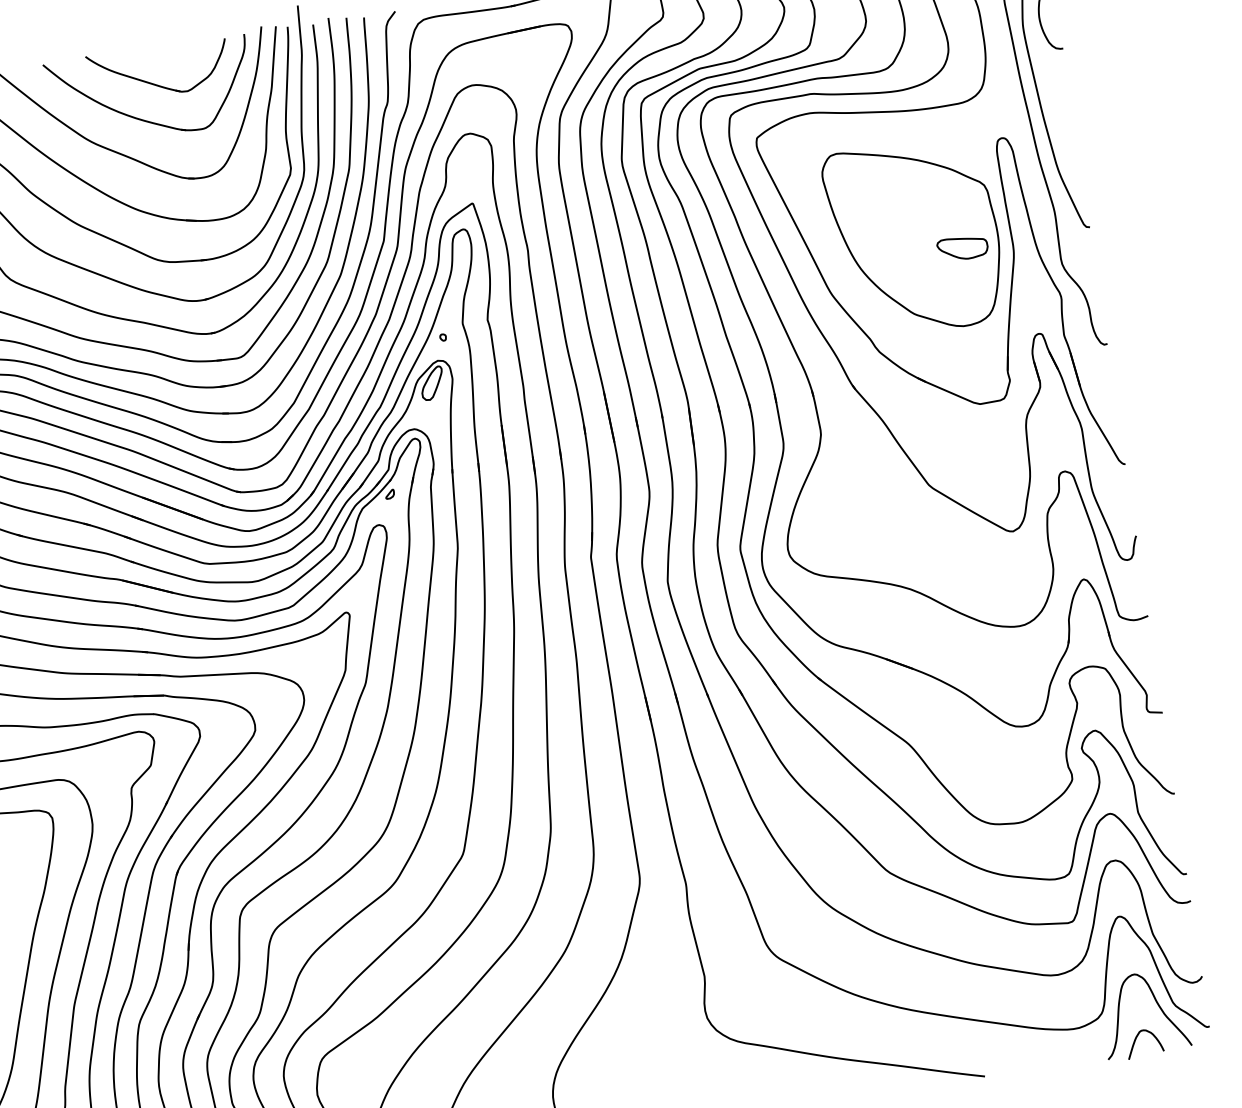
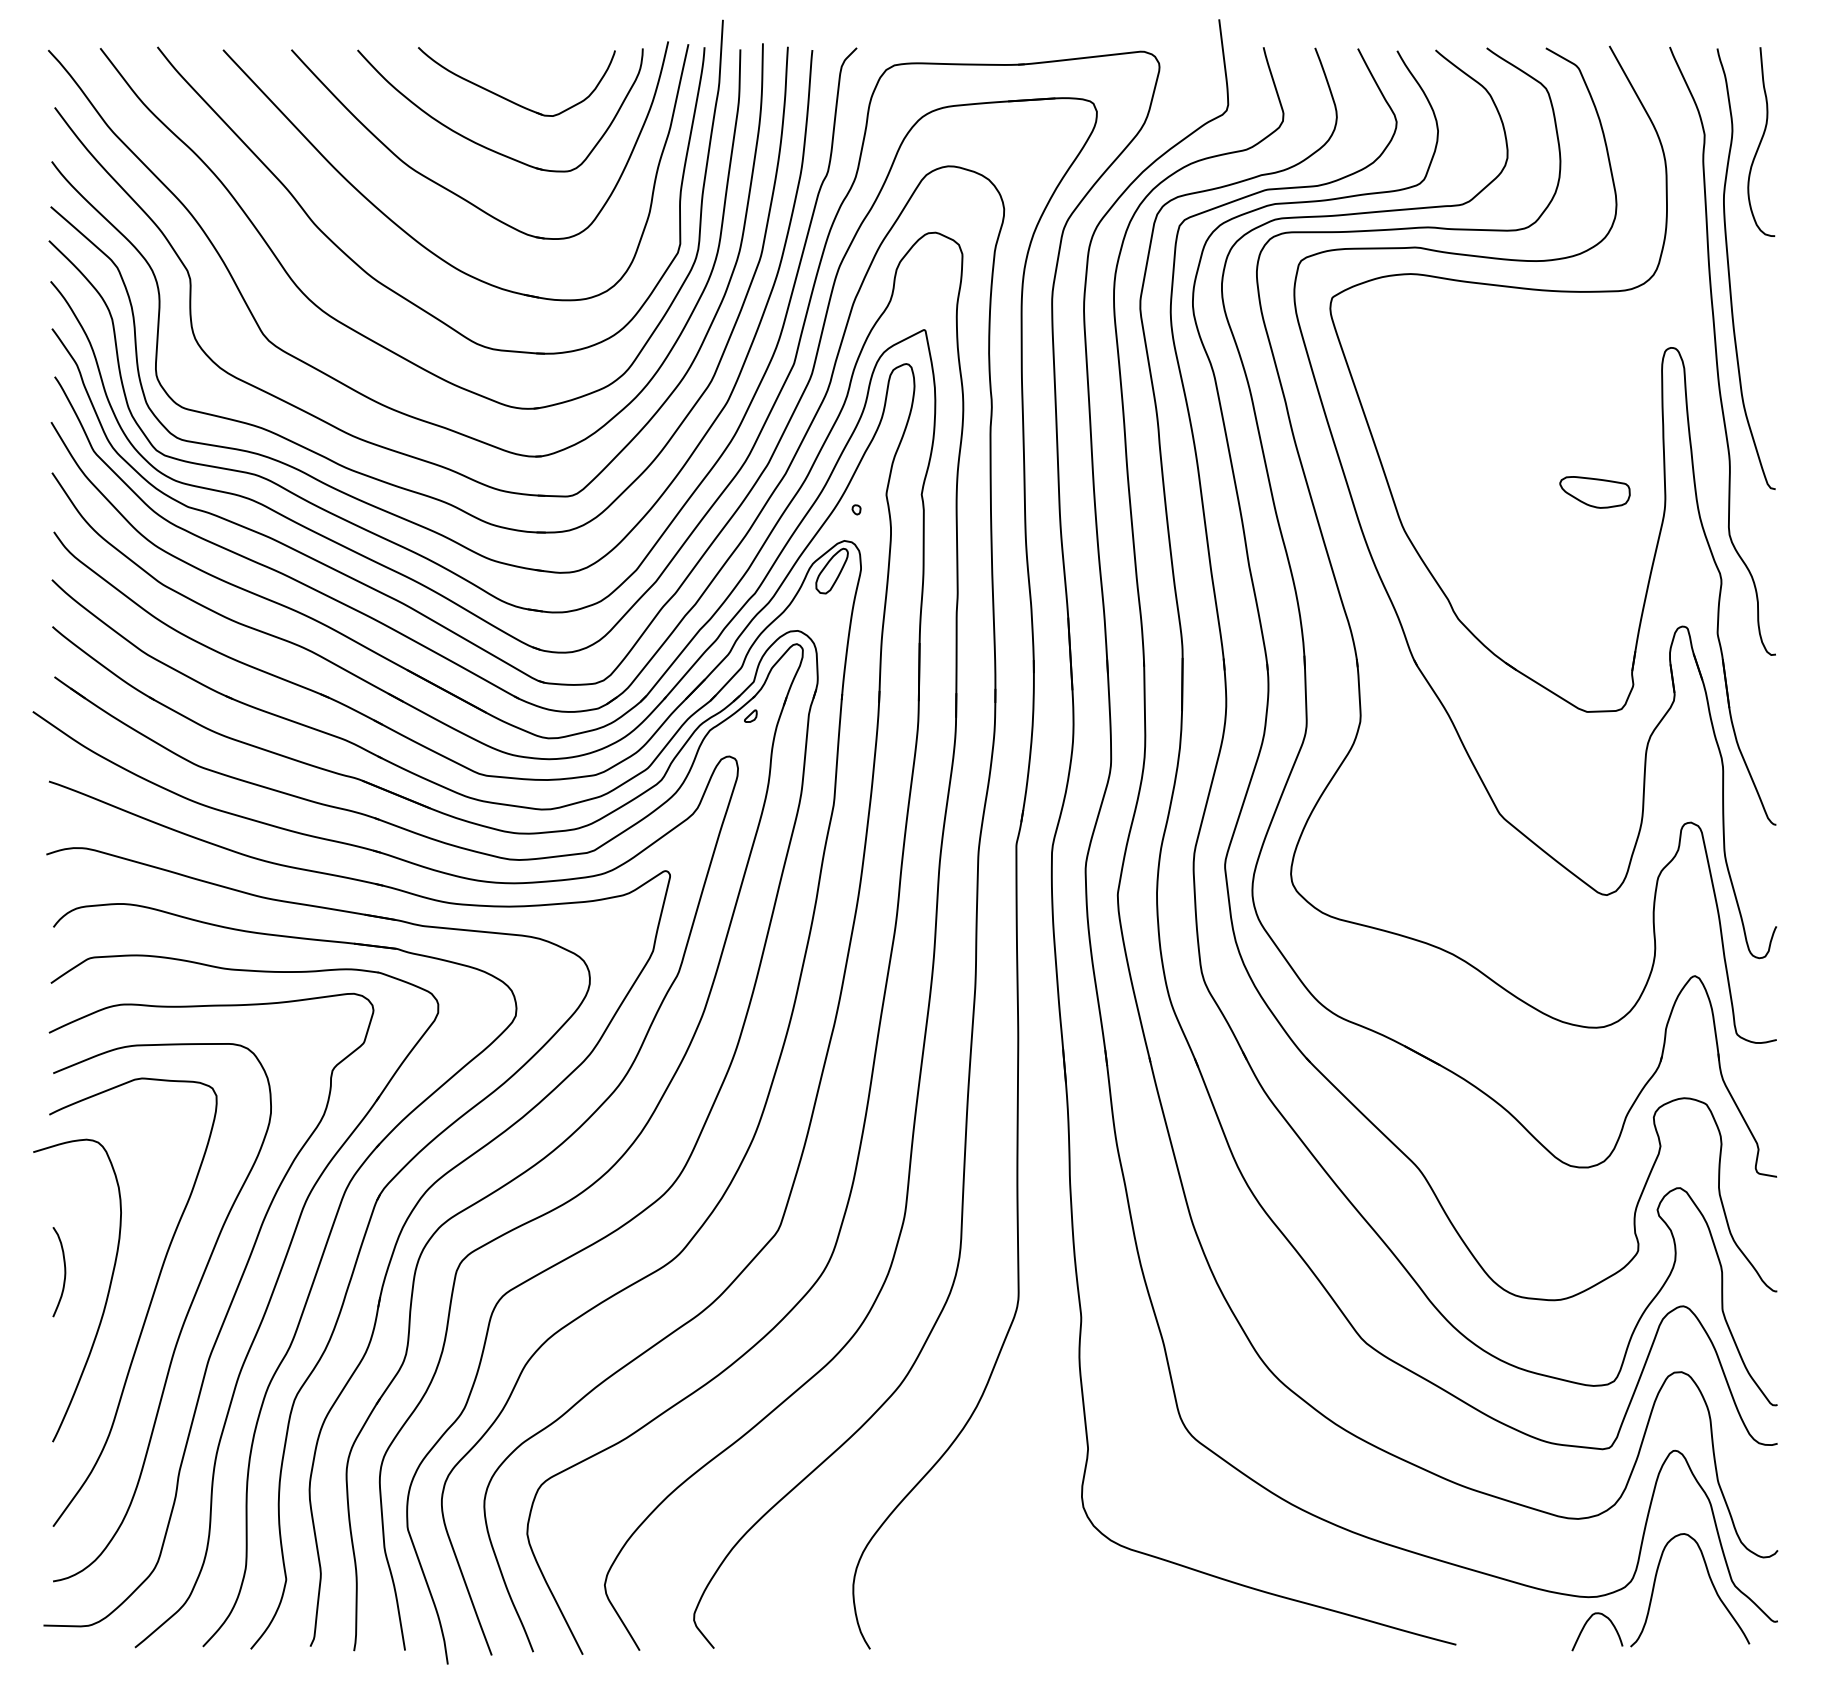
part: (914, 237) -> (1530, 467), removed
curve: (1135, 1041) -> (1585, 1626), moved

